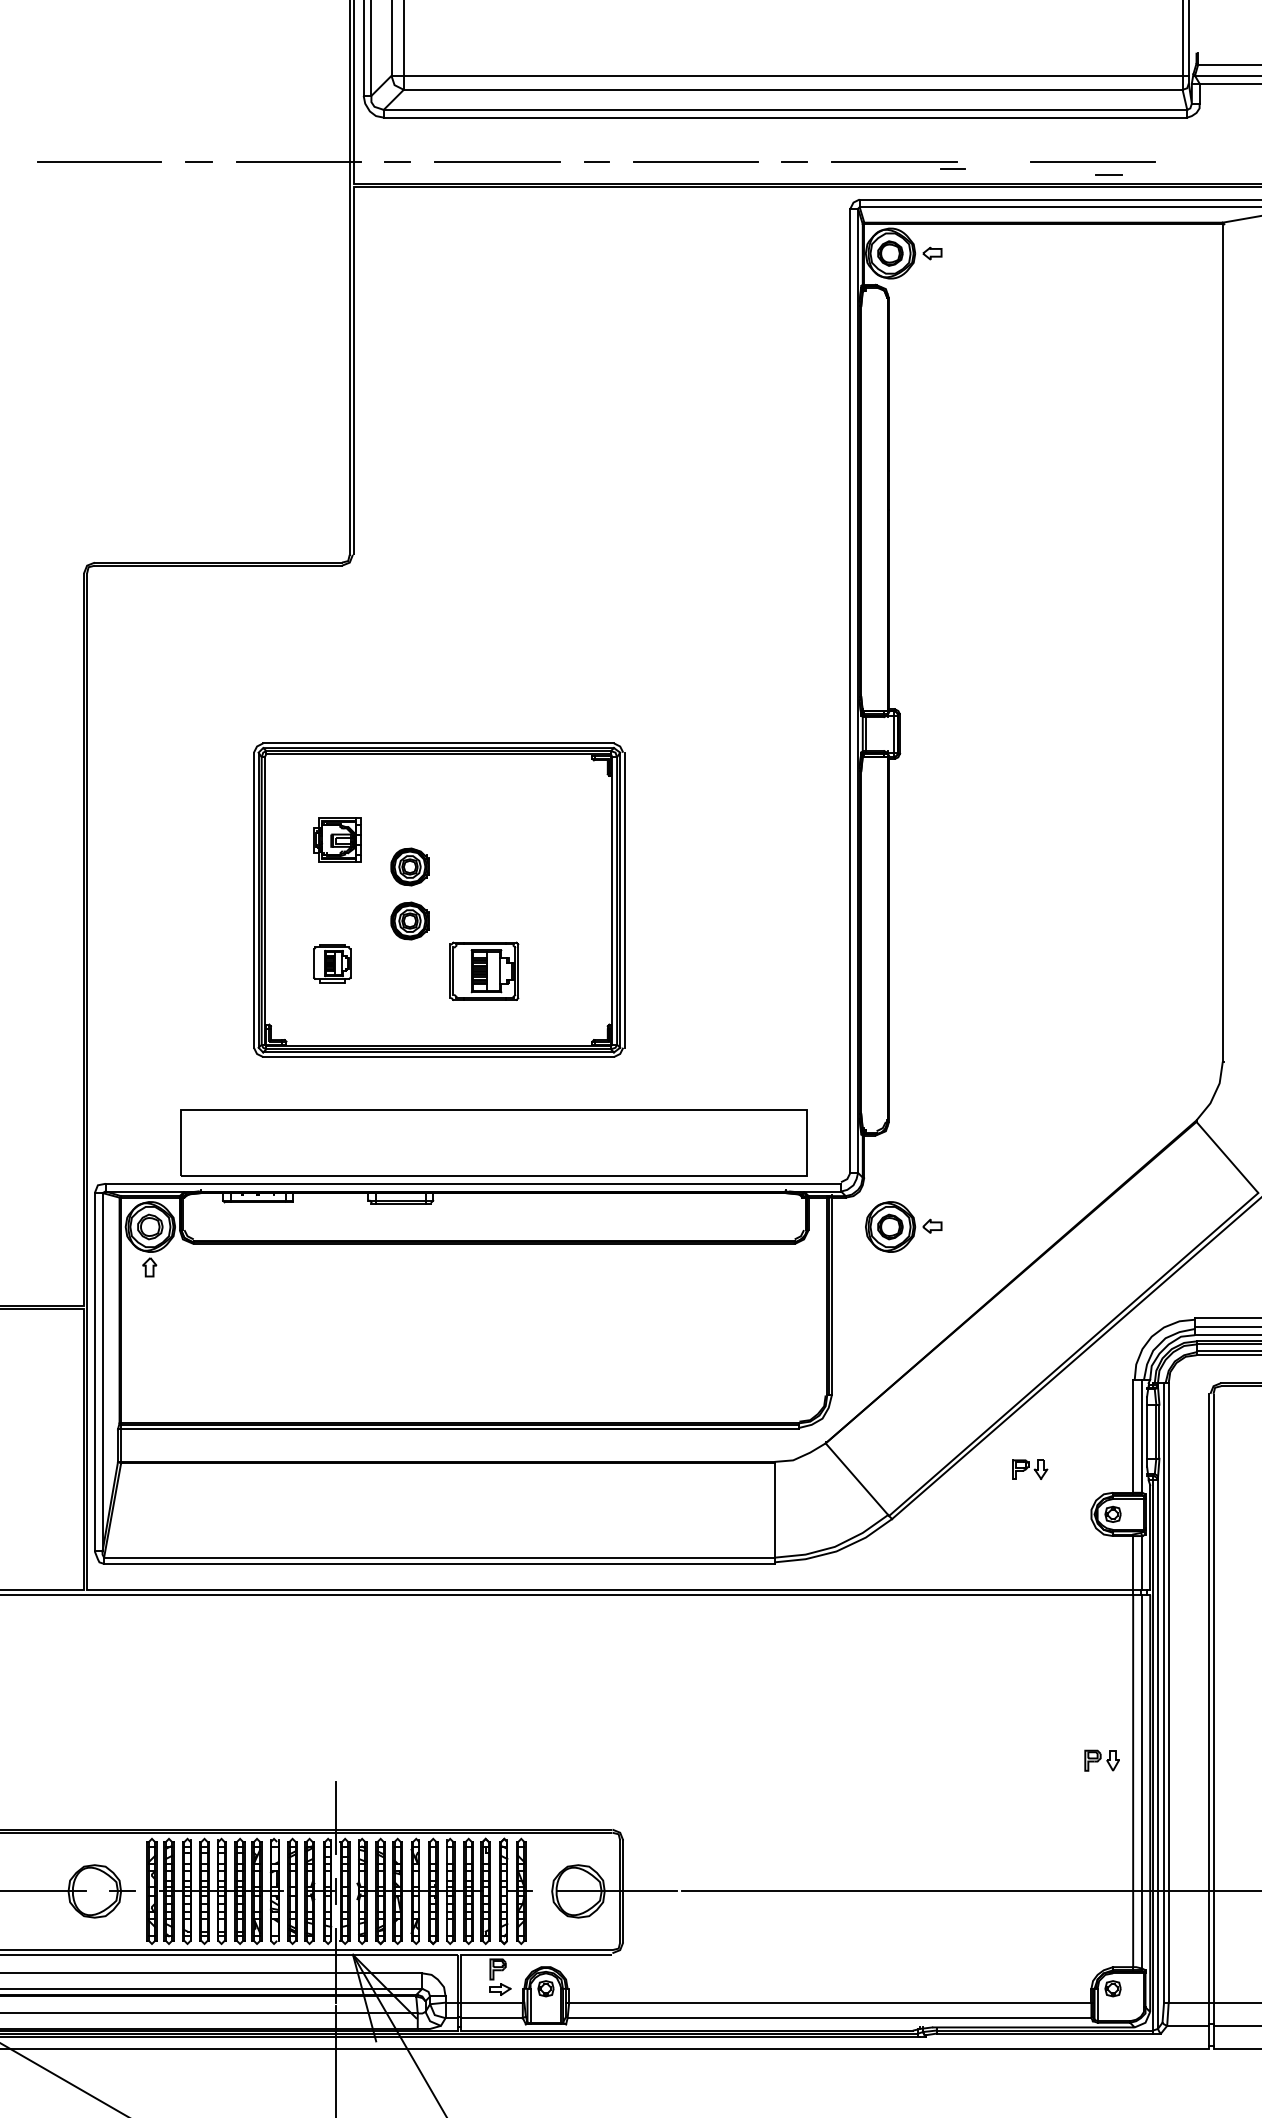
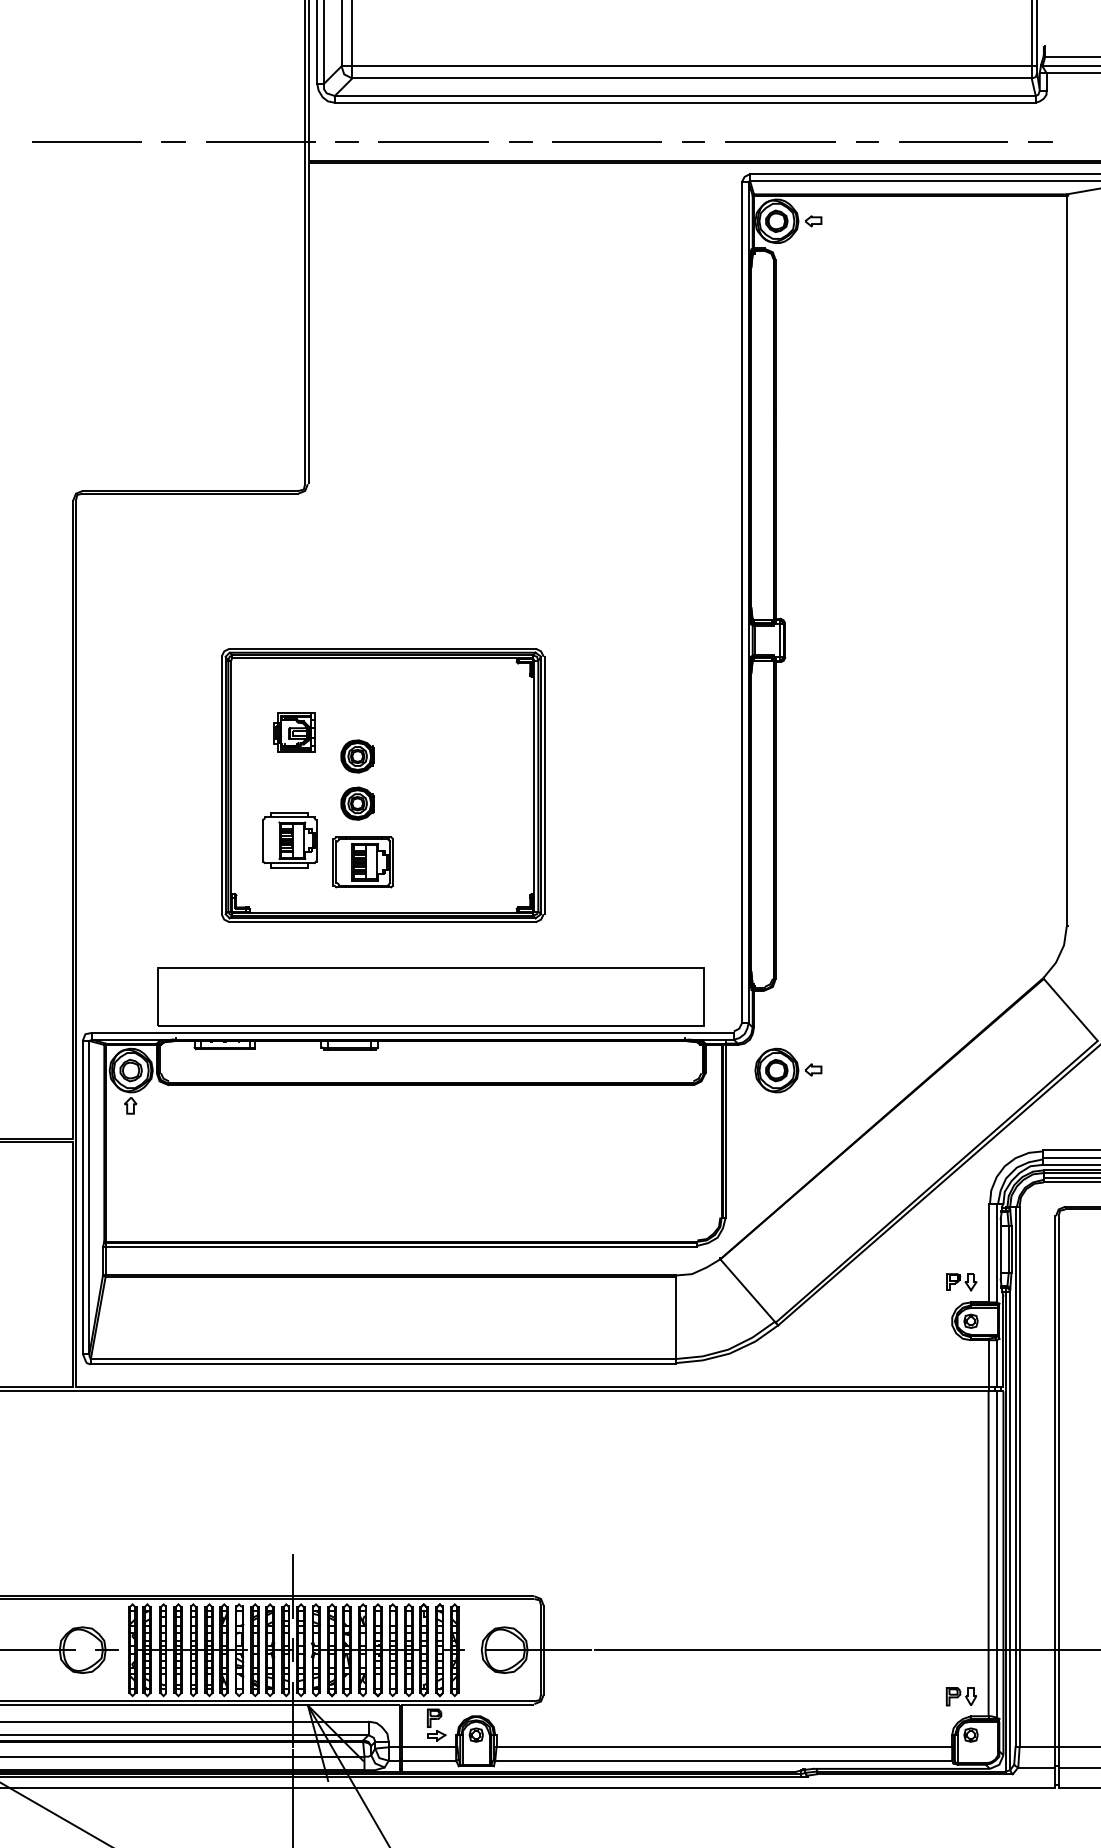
line: (952, 168) -> (866, 141), moved
line: (1108, 174) -> (1040, 141), moved
part: (332, 963) -> (290, 840), size x1.67
part: (484, 970) -> (363, 861), moved
part: (1030, 1469) -> (961, 1282), moved
part: (1101, 1760) -> (960, 1696), moved

